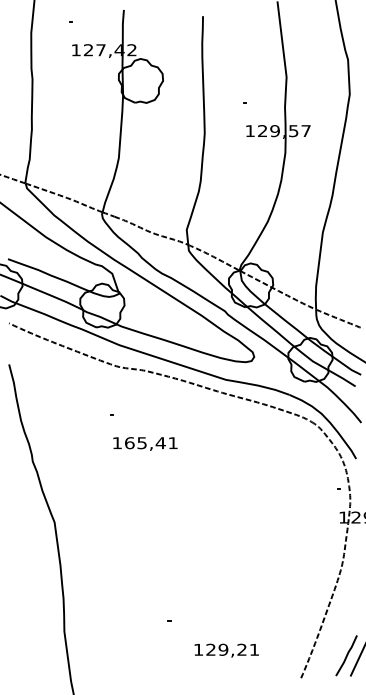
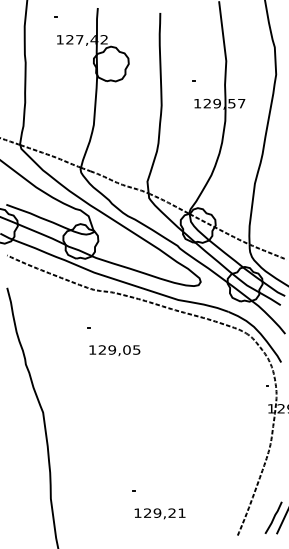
text: (151, 443) -> (119, 350), 165,41 -> 129,05
text: (226, 650) -> (159, 513), moved

